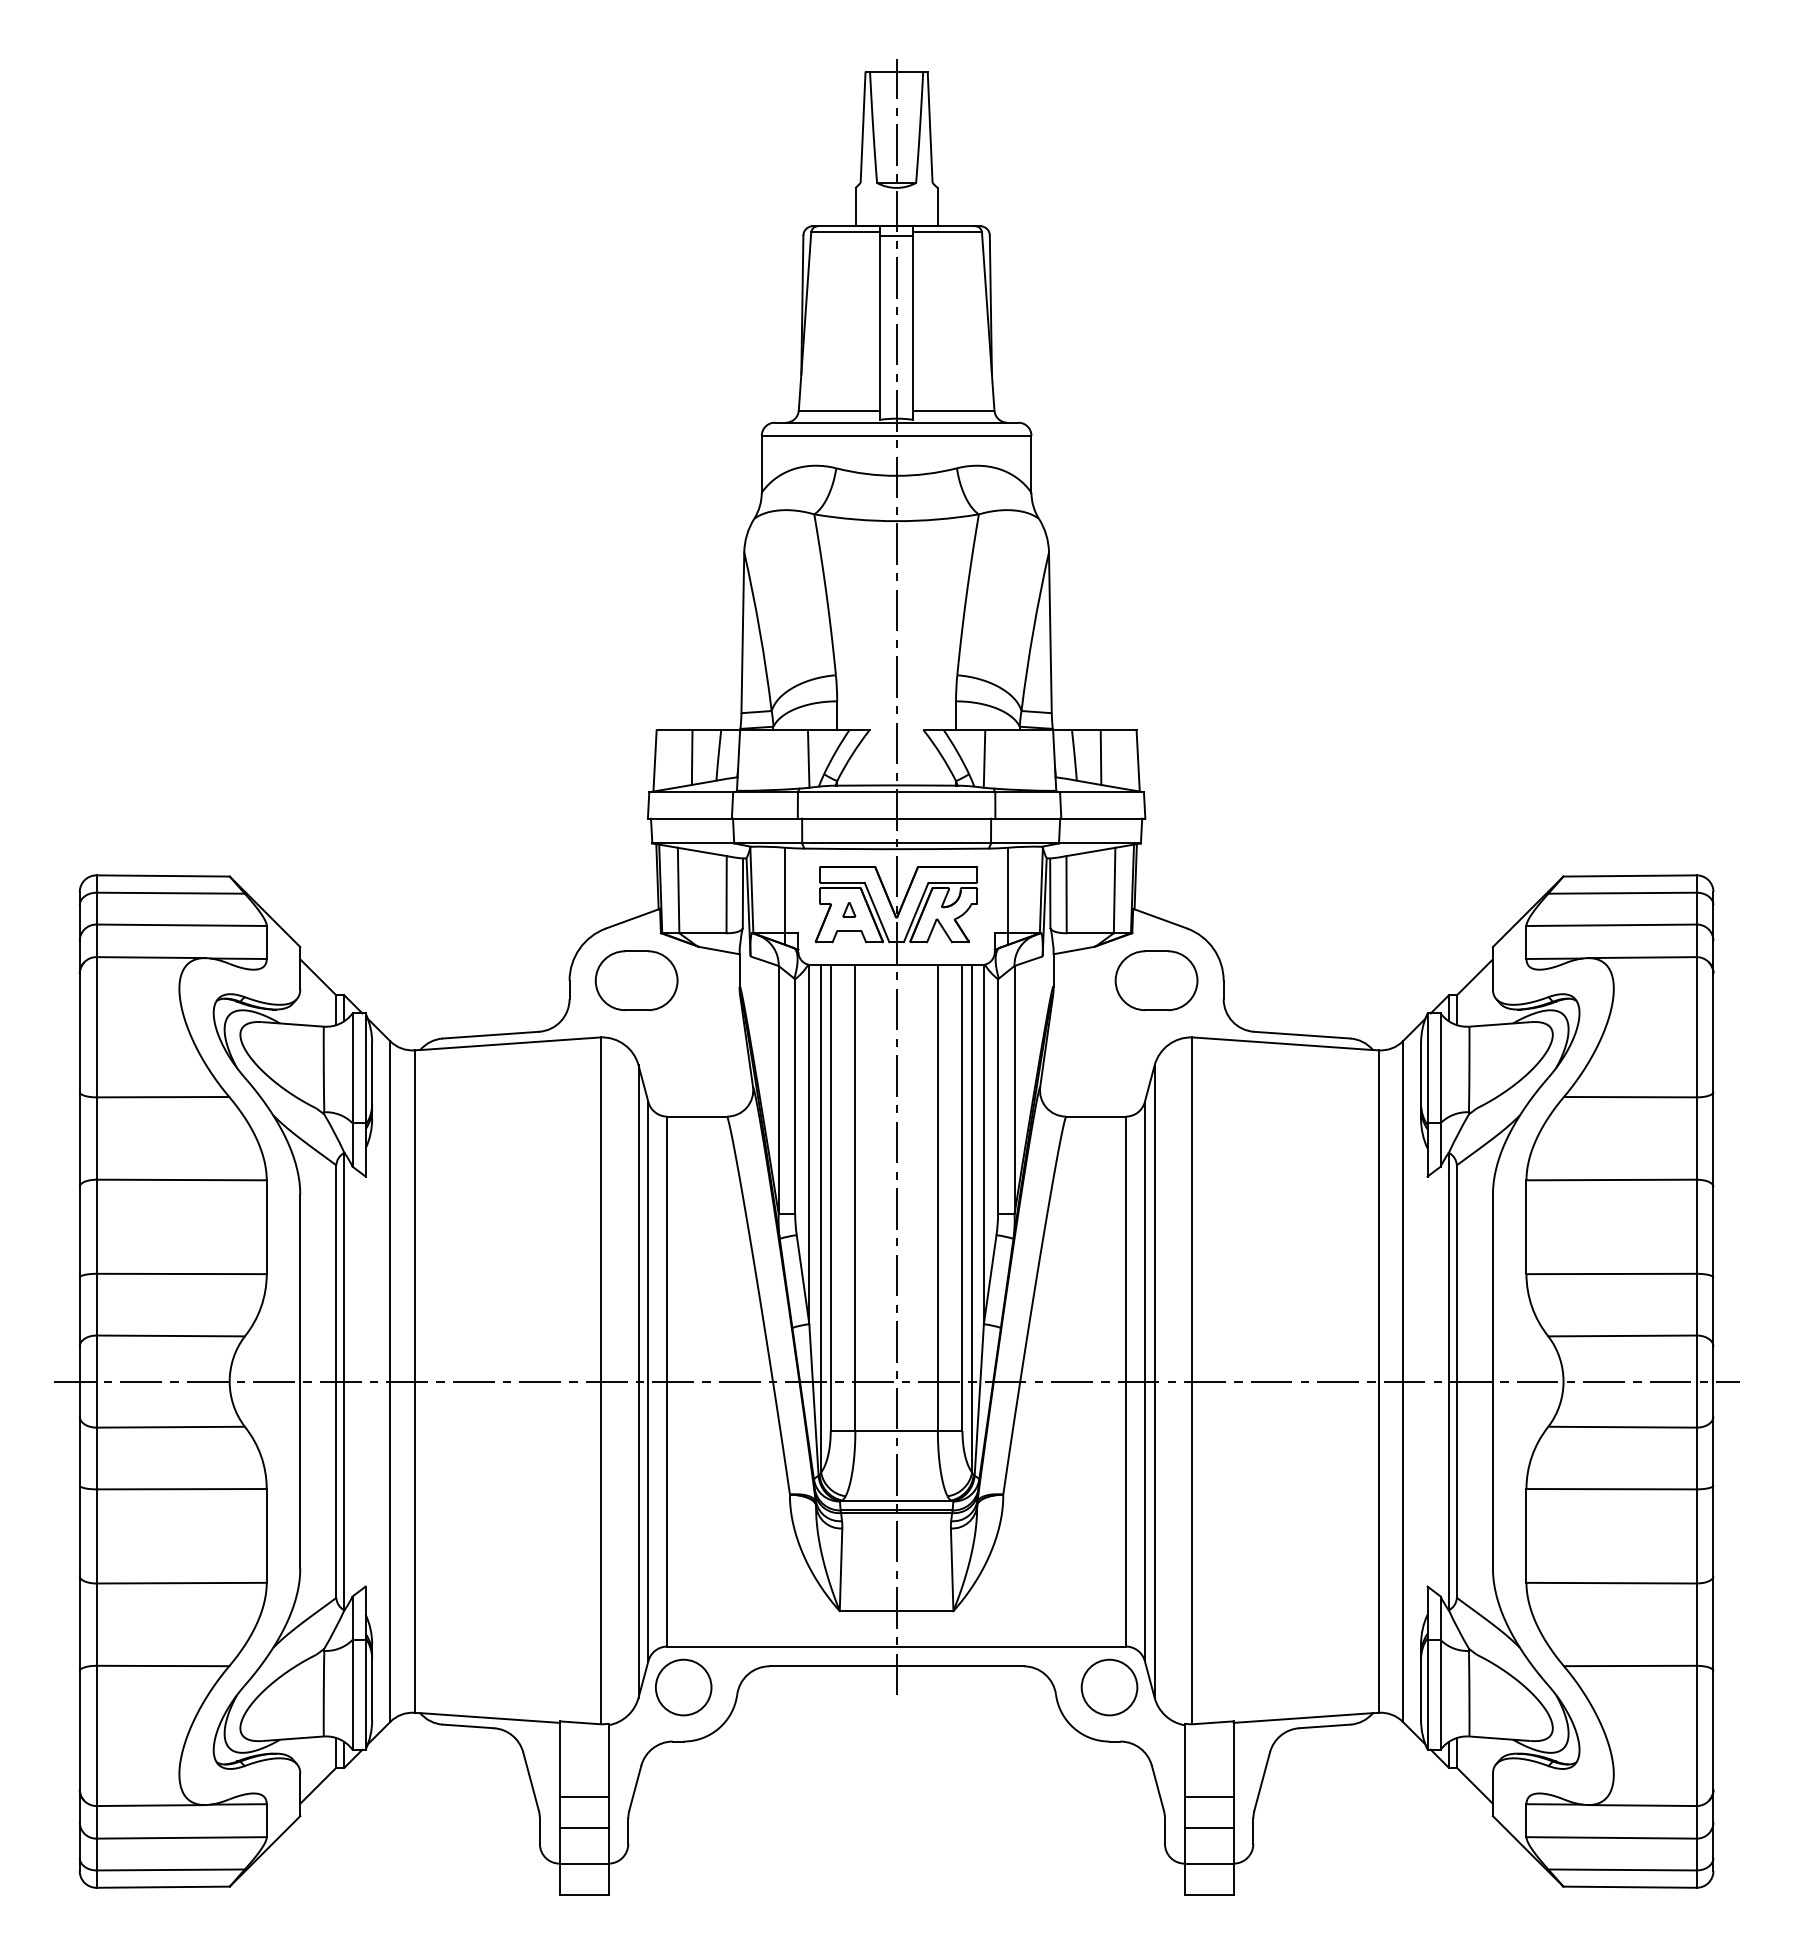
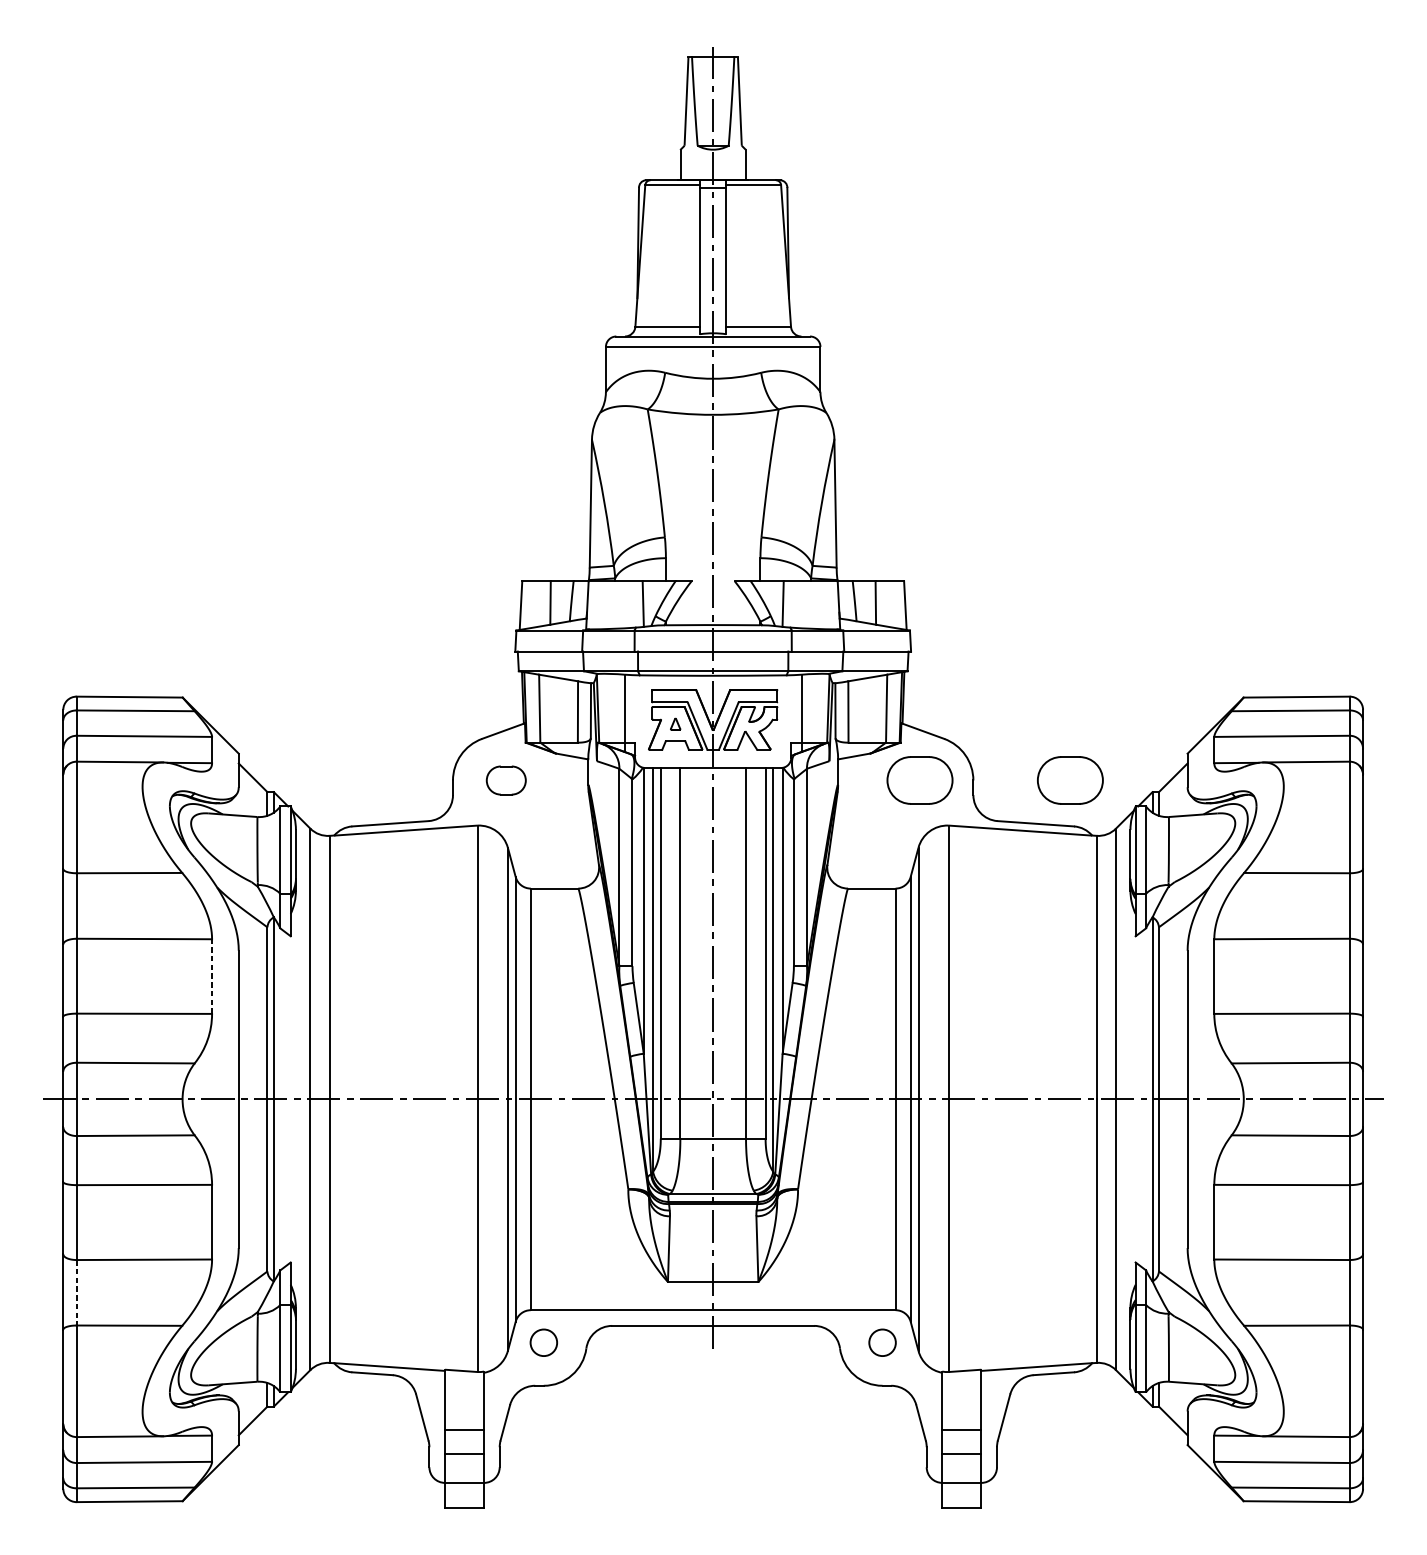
part: (636, 980) -> (506, 780), size x0.6
part: (1345, 980) -> (1070, 780), added
line: (266, 1227) -> (211, 976), solid -> dashed
line: (96, 1625) -> (76, 1293), solid -> dashed
circle: (683, 1687) -> (543, 1342), size x0.6
circle: (1109, 1687) -> (882, 1342), size x0.6

